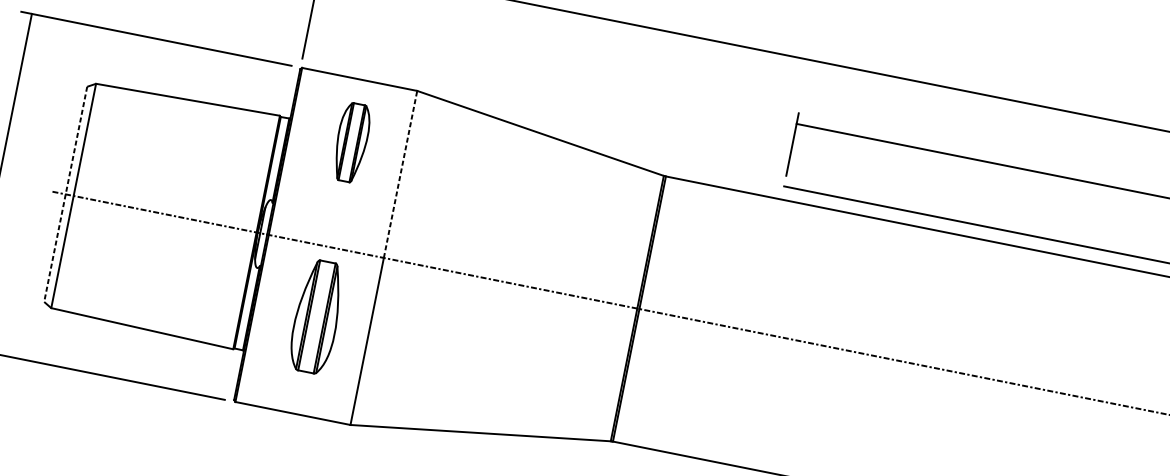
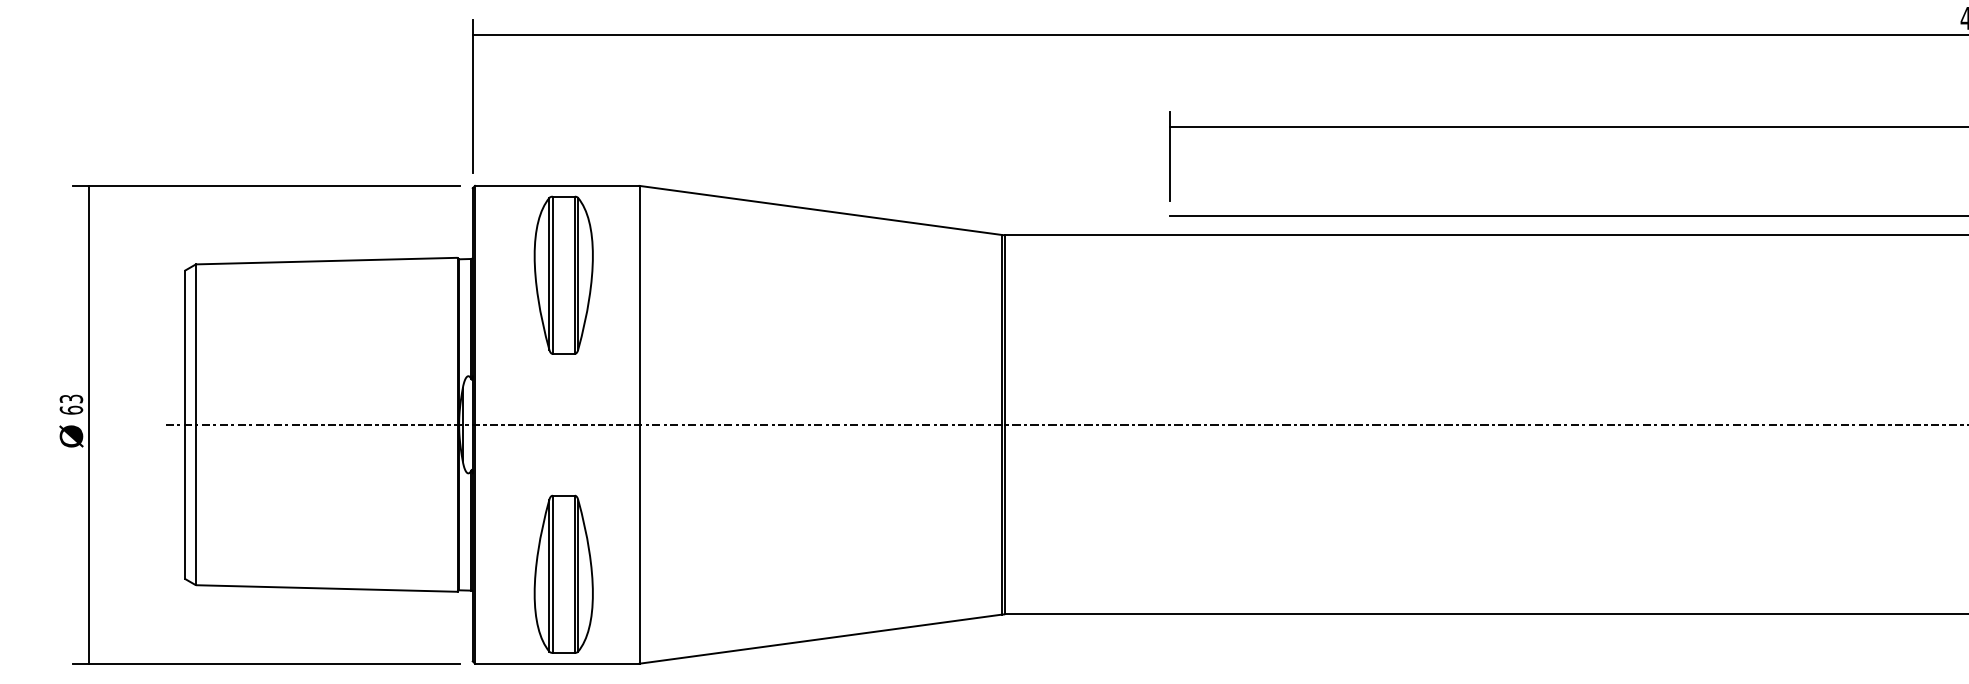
part: (351, 142) -> (563, 274), size x1.43
line: (400, 173) -> (639, 304), dashed -> solid
line: (65, 194) -> (184, 424), dashed -> solid
part: (316, 316) -> (563, 573), moved

